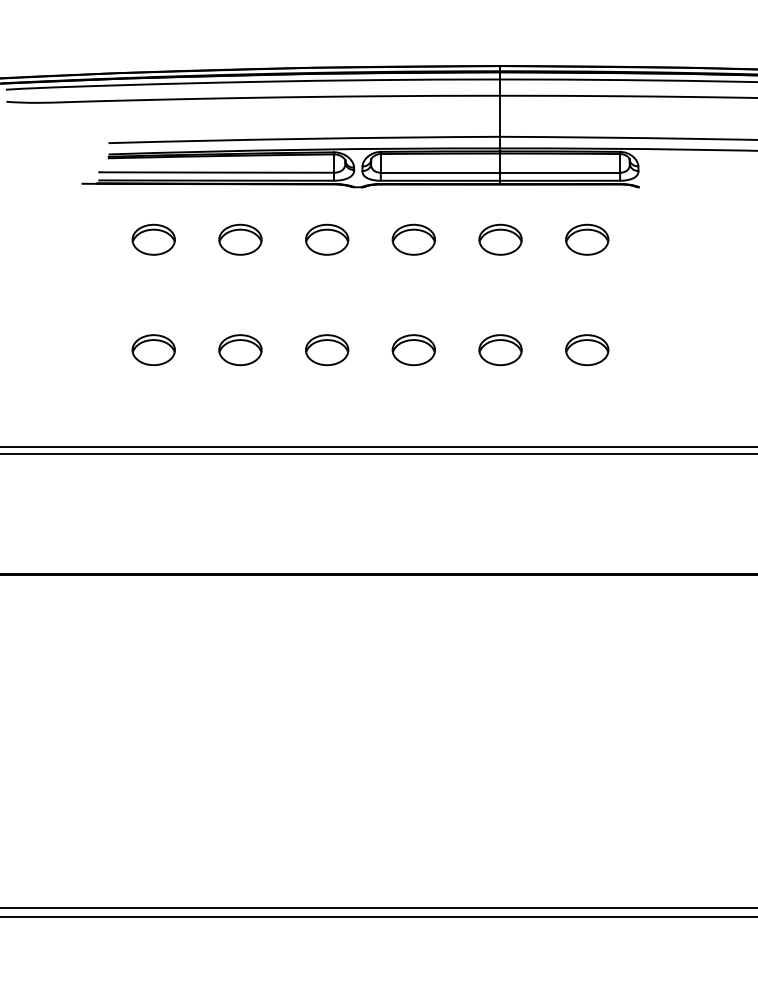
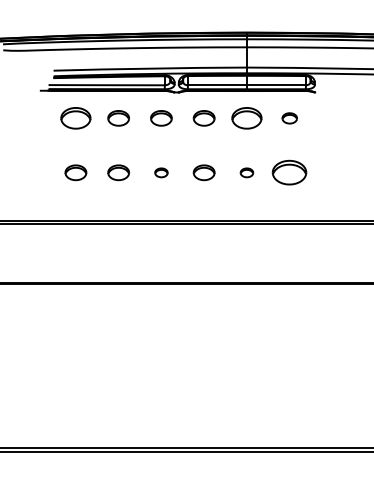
part: (152, 240) -> (75, 118), size x1.4
part: (499, 240) -> (246, 118), size x1.4
part: (586, 240) -> (289, 118), size x0.7
part: (327, 349) -> (161, 172), size x0.6
part: (499, 349) -> (246, 172), size x0.6
part: (586, 349) -> (289, 172), size x1.6

